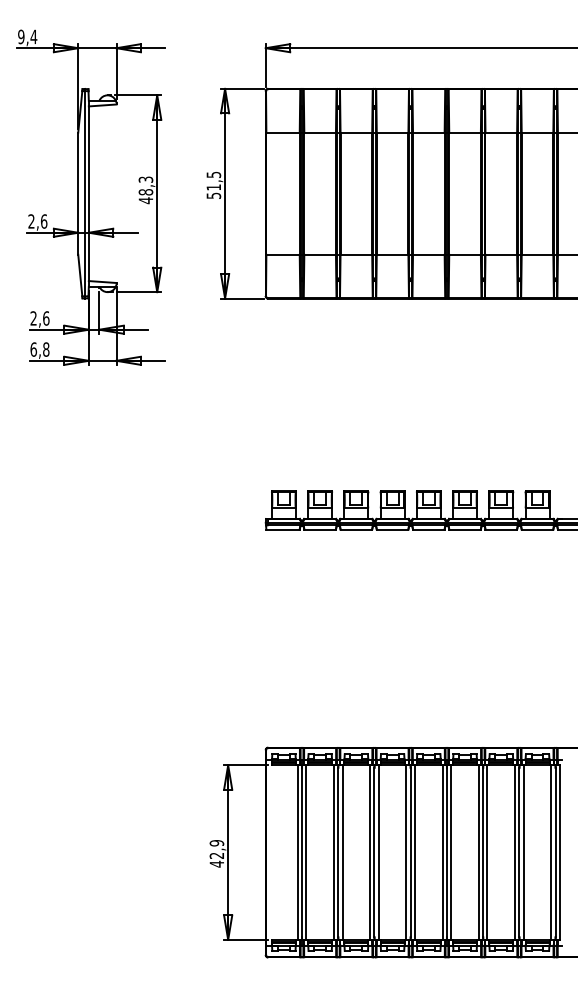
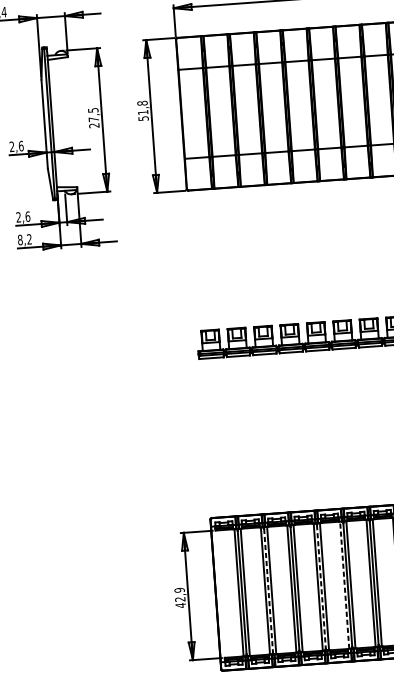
text: (213, 174) -> (142, 103), 51,5 -> 51,8
text: (145, 190) -> (93, 118), 48,3 -> 27,5
text: (39, 349) -> (24, 239), 6,8 -> 8,2
line: (338, 852) -> (268, 590), solid -> dashed
line: (410, 852) -> (321, 586), solid -> dashed
line: (442, 852) -> (344, 585), solid -> dashed

